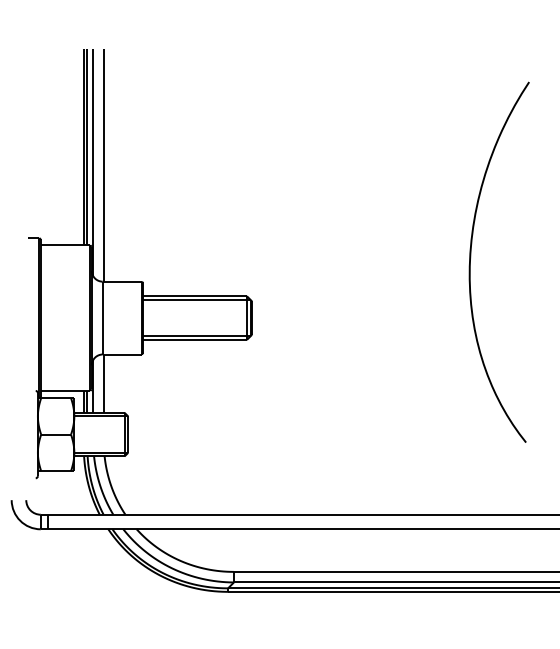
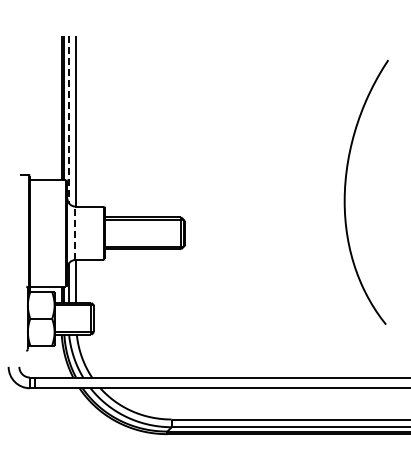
line: (93, 162) -> (68, 119), solid -> dashed
line: (102, 318) -> (75, 233), solid -> dashed

